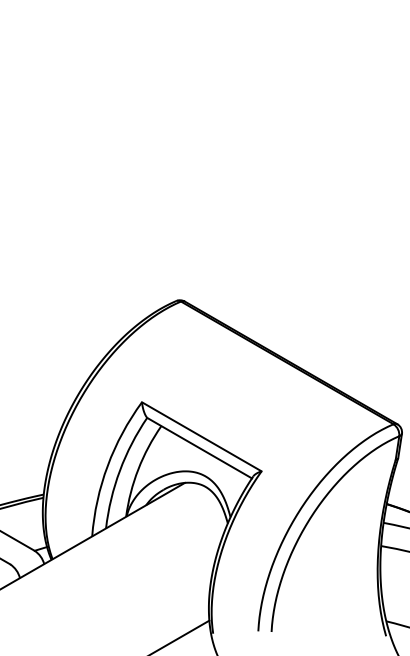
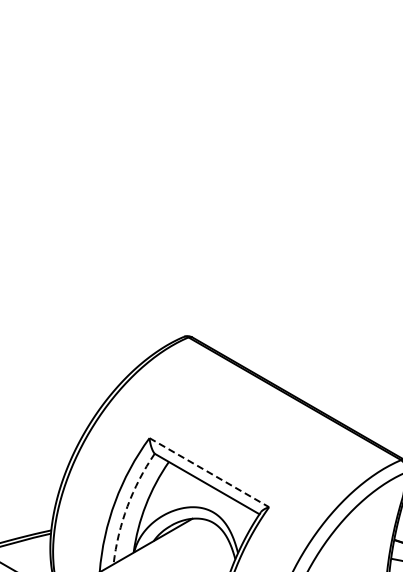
line: (202, 437) -> (210, 473), solid -> dashed
arc: (119, 470) -> (127, 506), solid -> dashed

